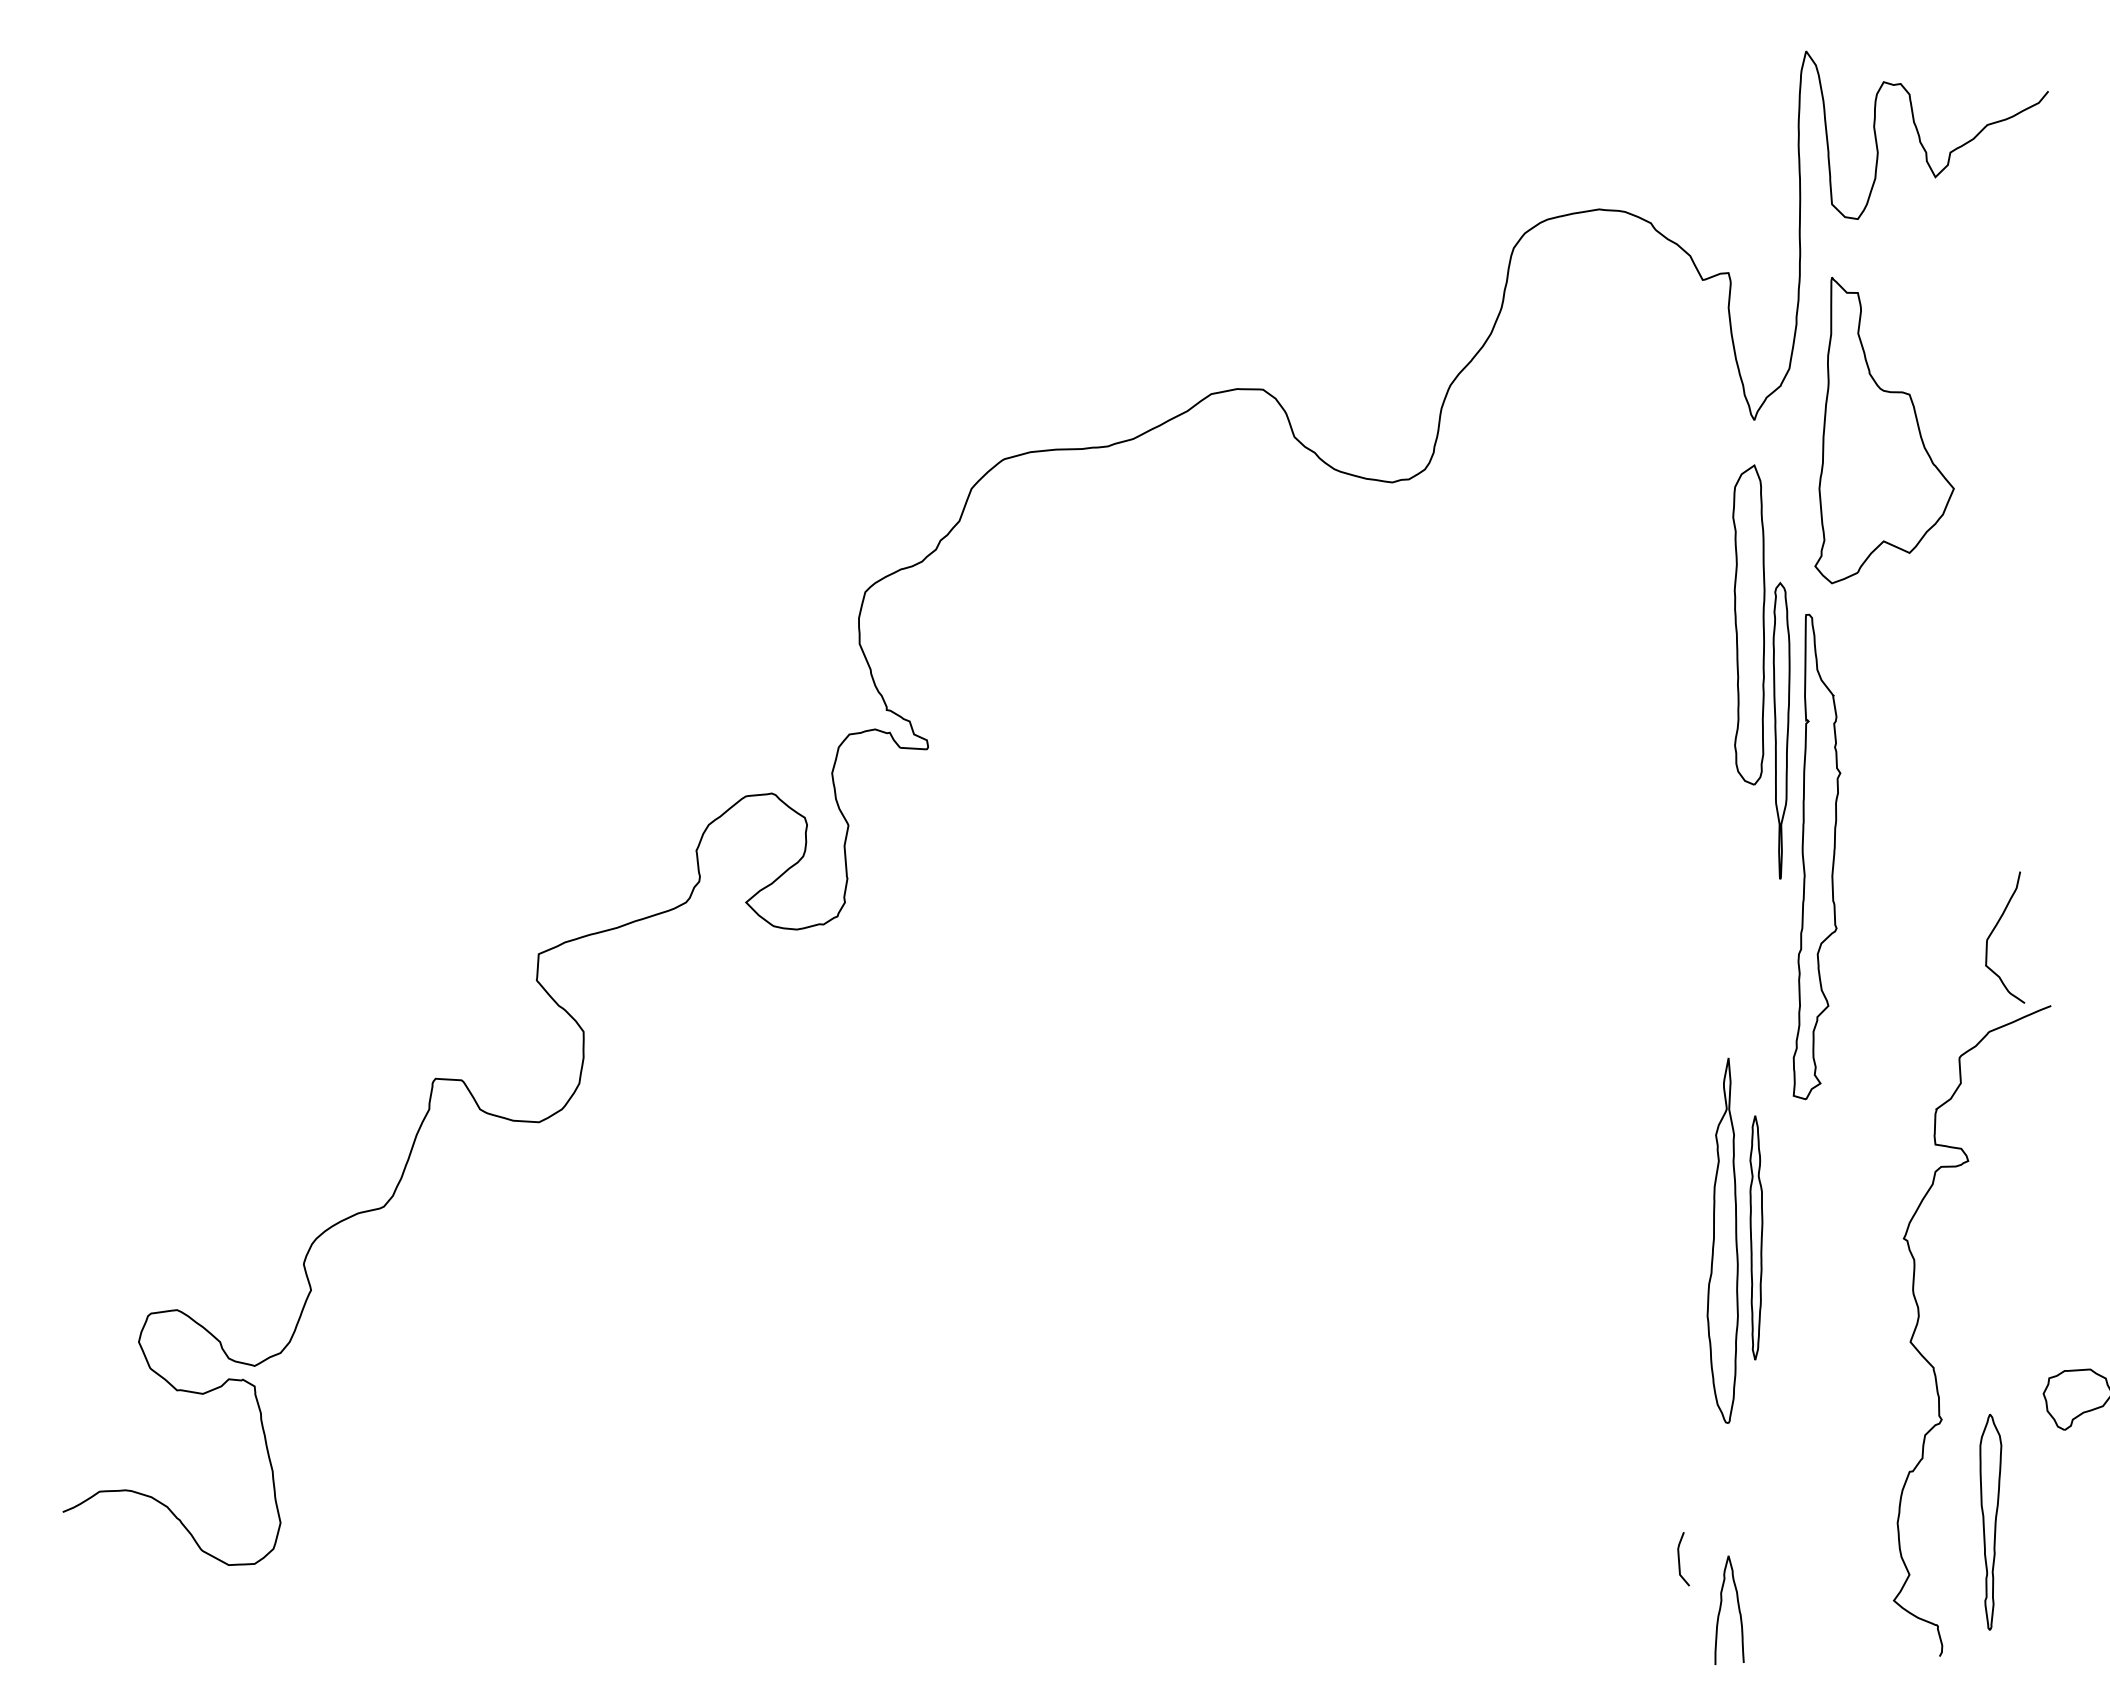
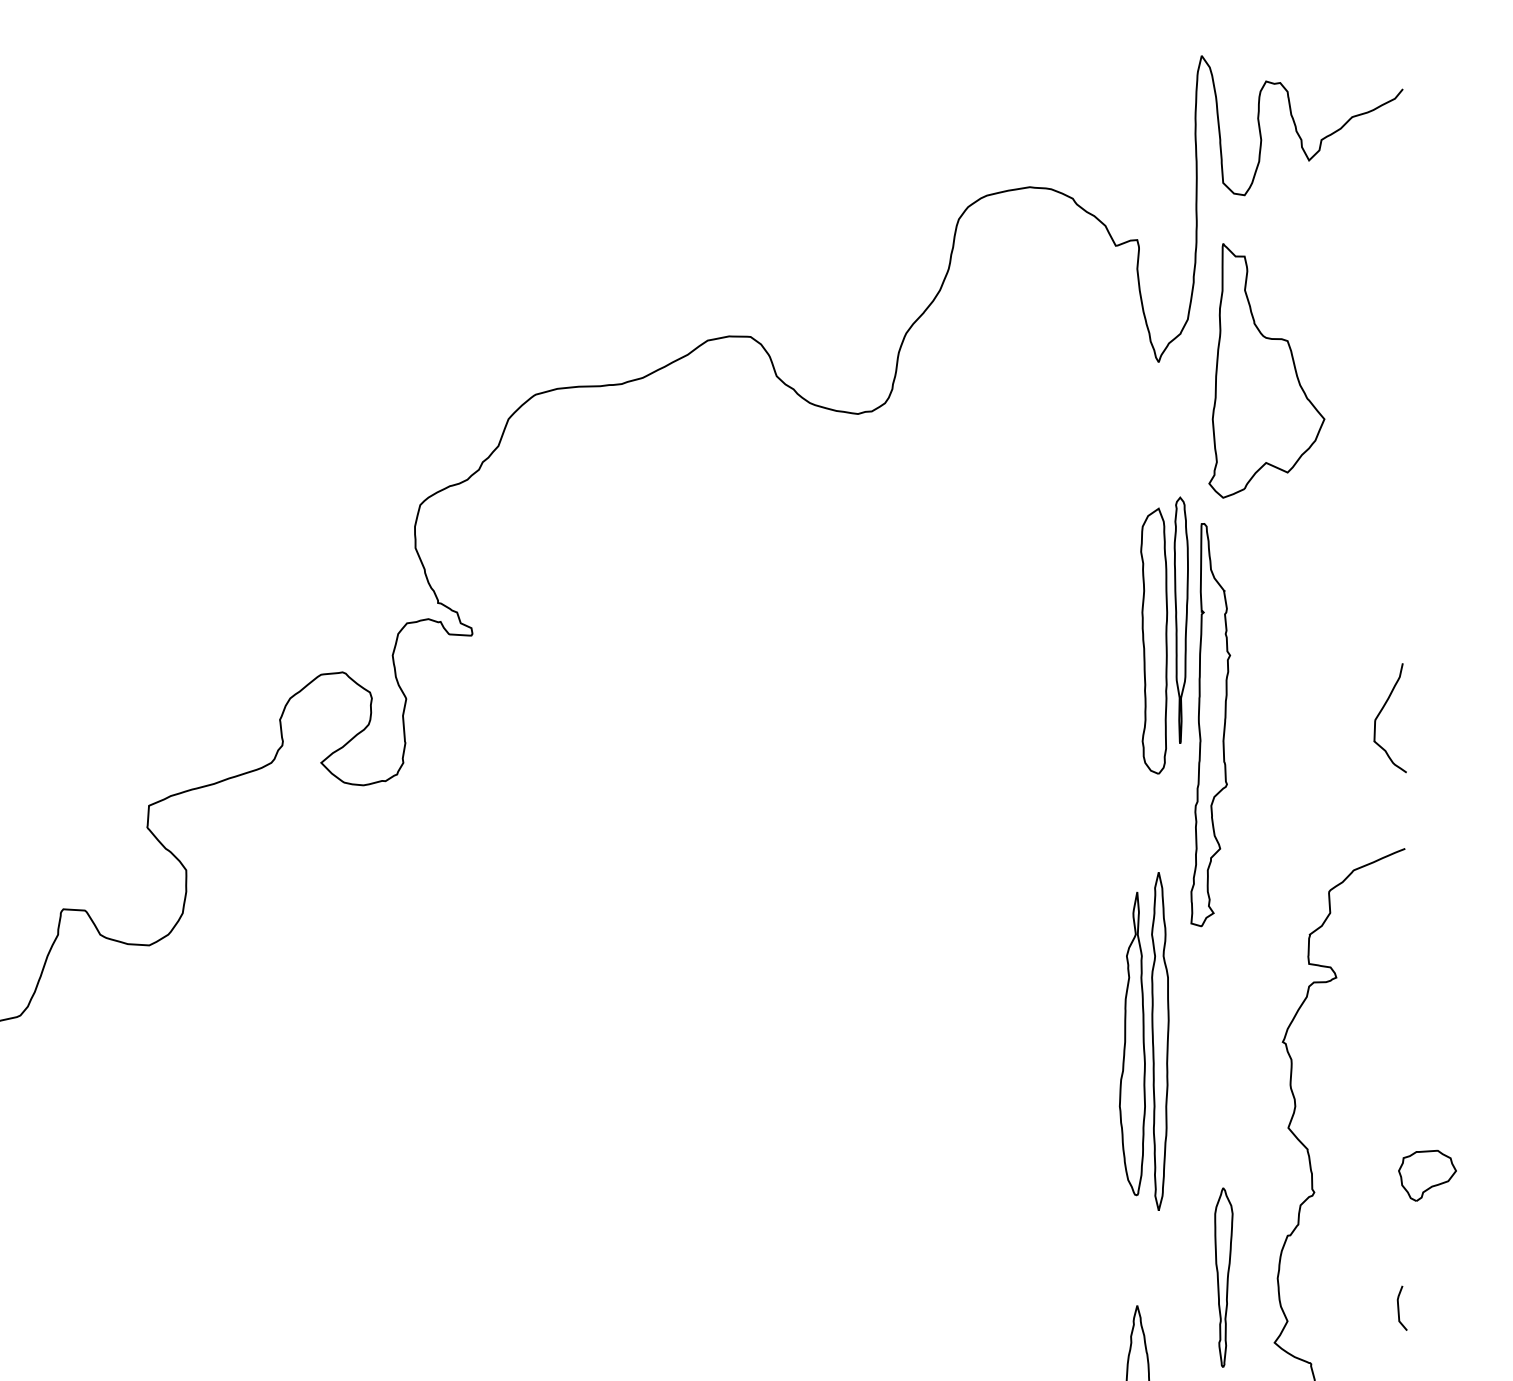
part: (1748, 624) -> (1153, 640), moved
curve: (1994, 930) -> (1381, 712), moved
part: (1756, 1237) -> (1160, 1041), size x1.67
part: (1990, 1522) -> (1223, 1277), moved
curve: (1679, 1559) -> (1398, 1308), moved

